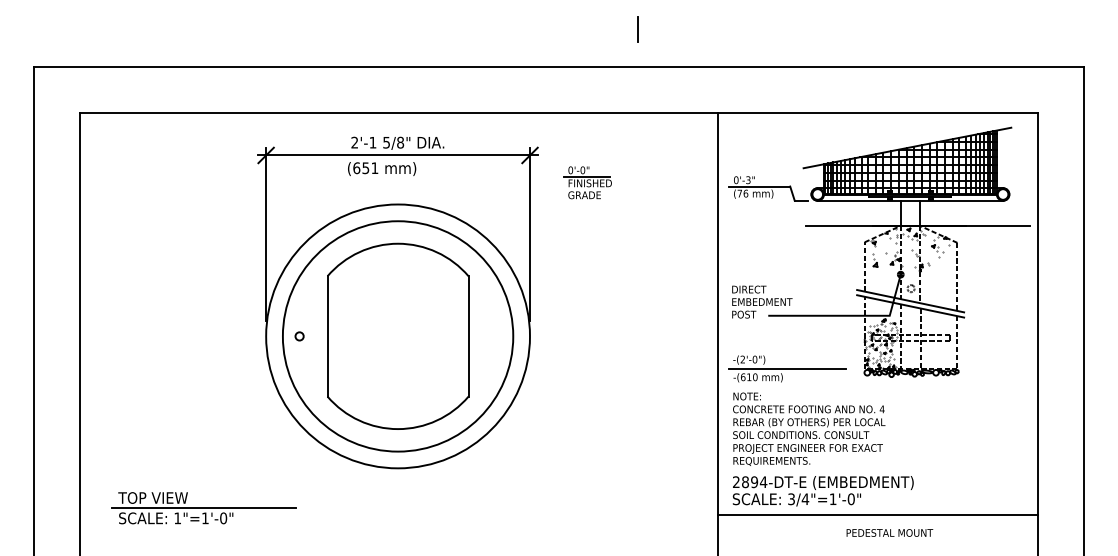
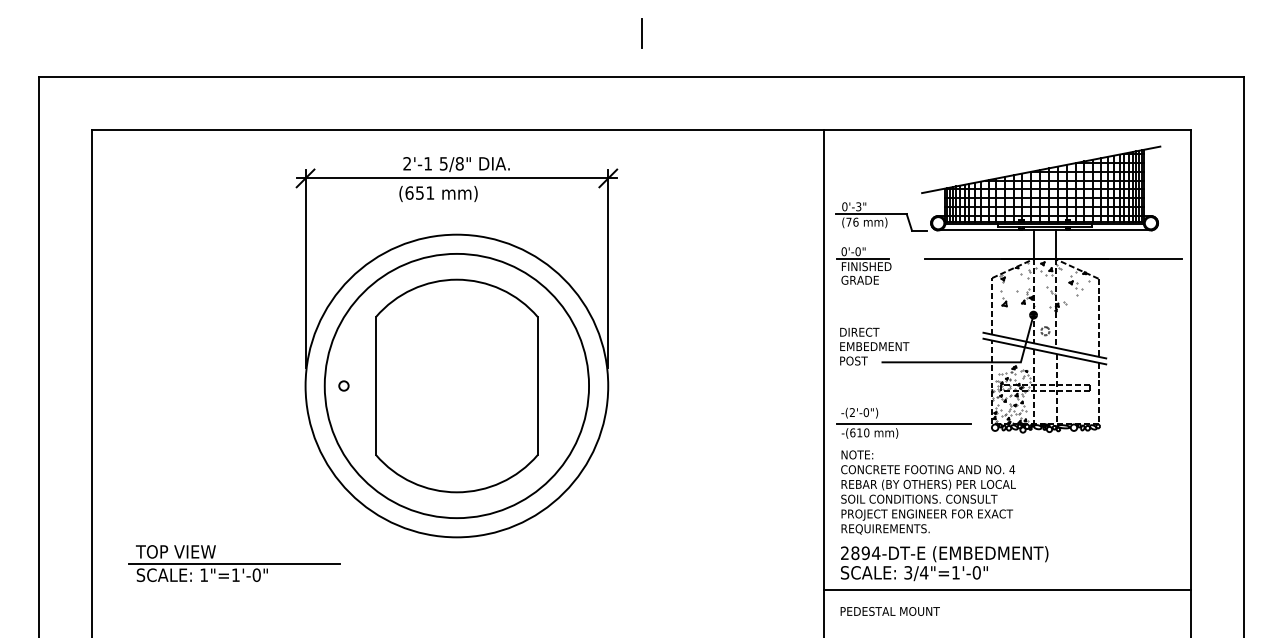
line: (637, 29) -> (640, 33), moved
part: (587, 182) -> (863, 265), moved
part: (203, 508) -> (233, 563), moved
text: (889, 532) -> (889, 610), moved

